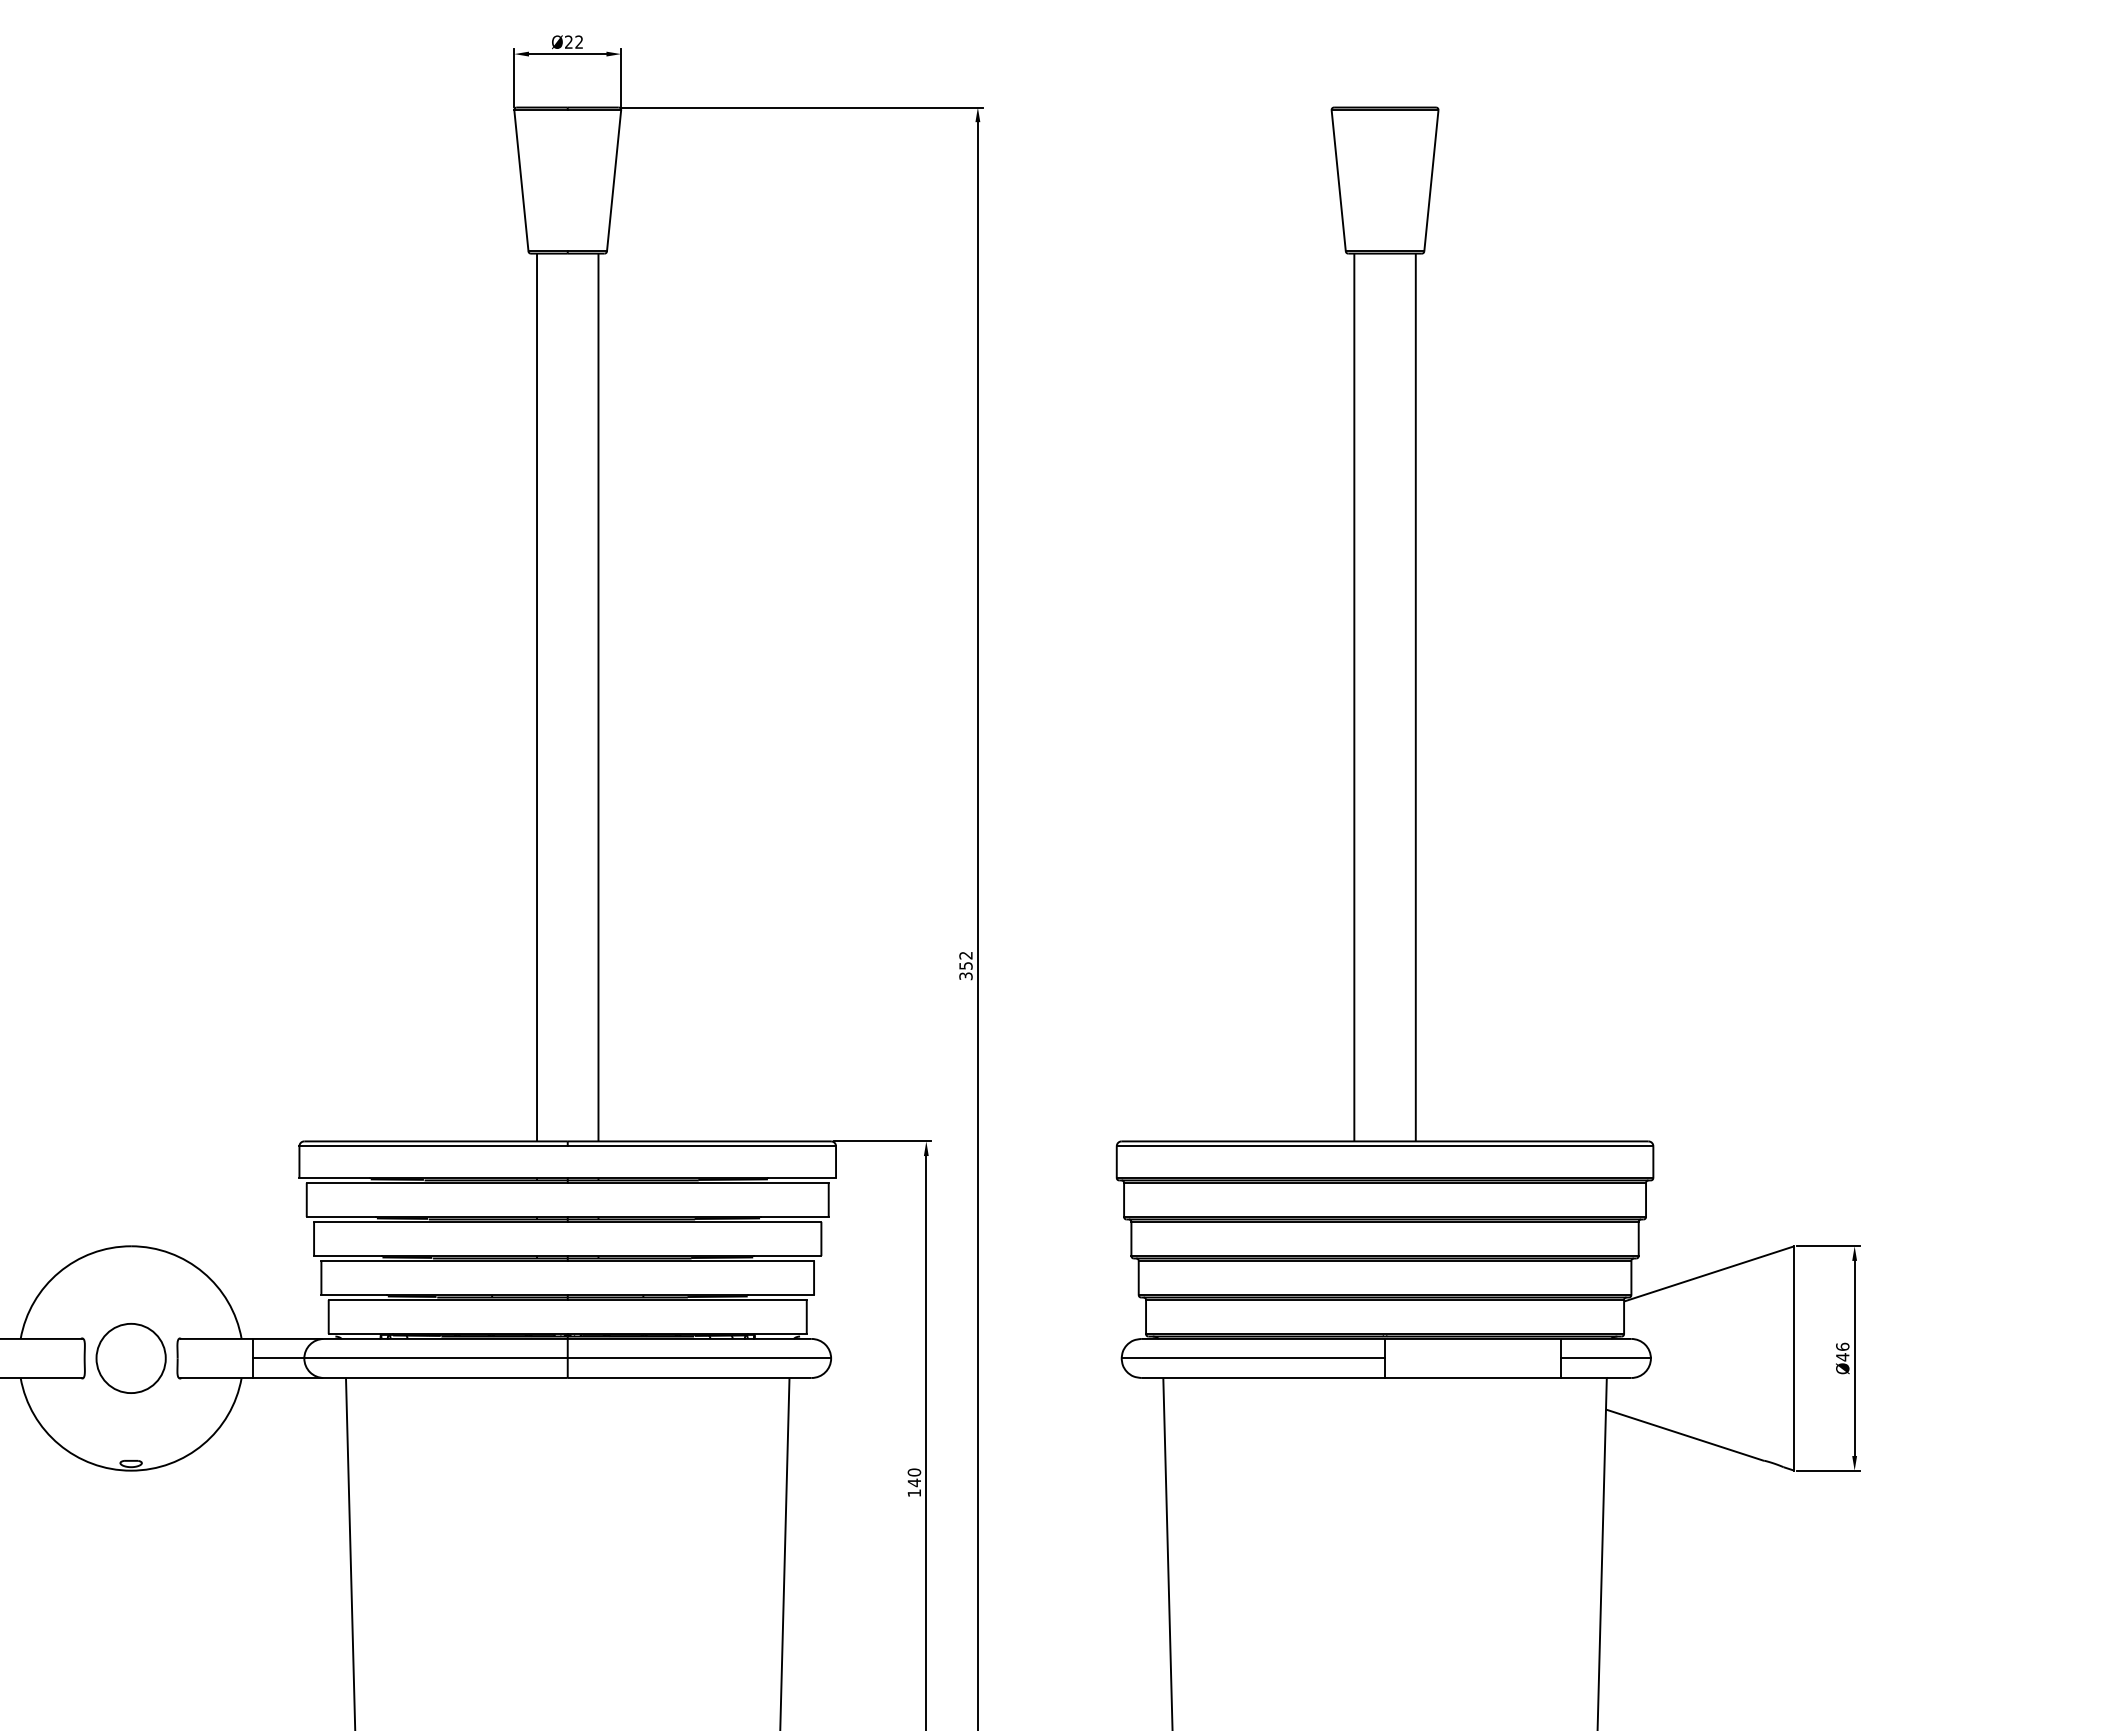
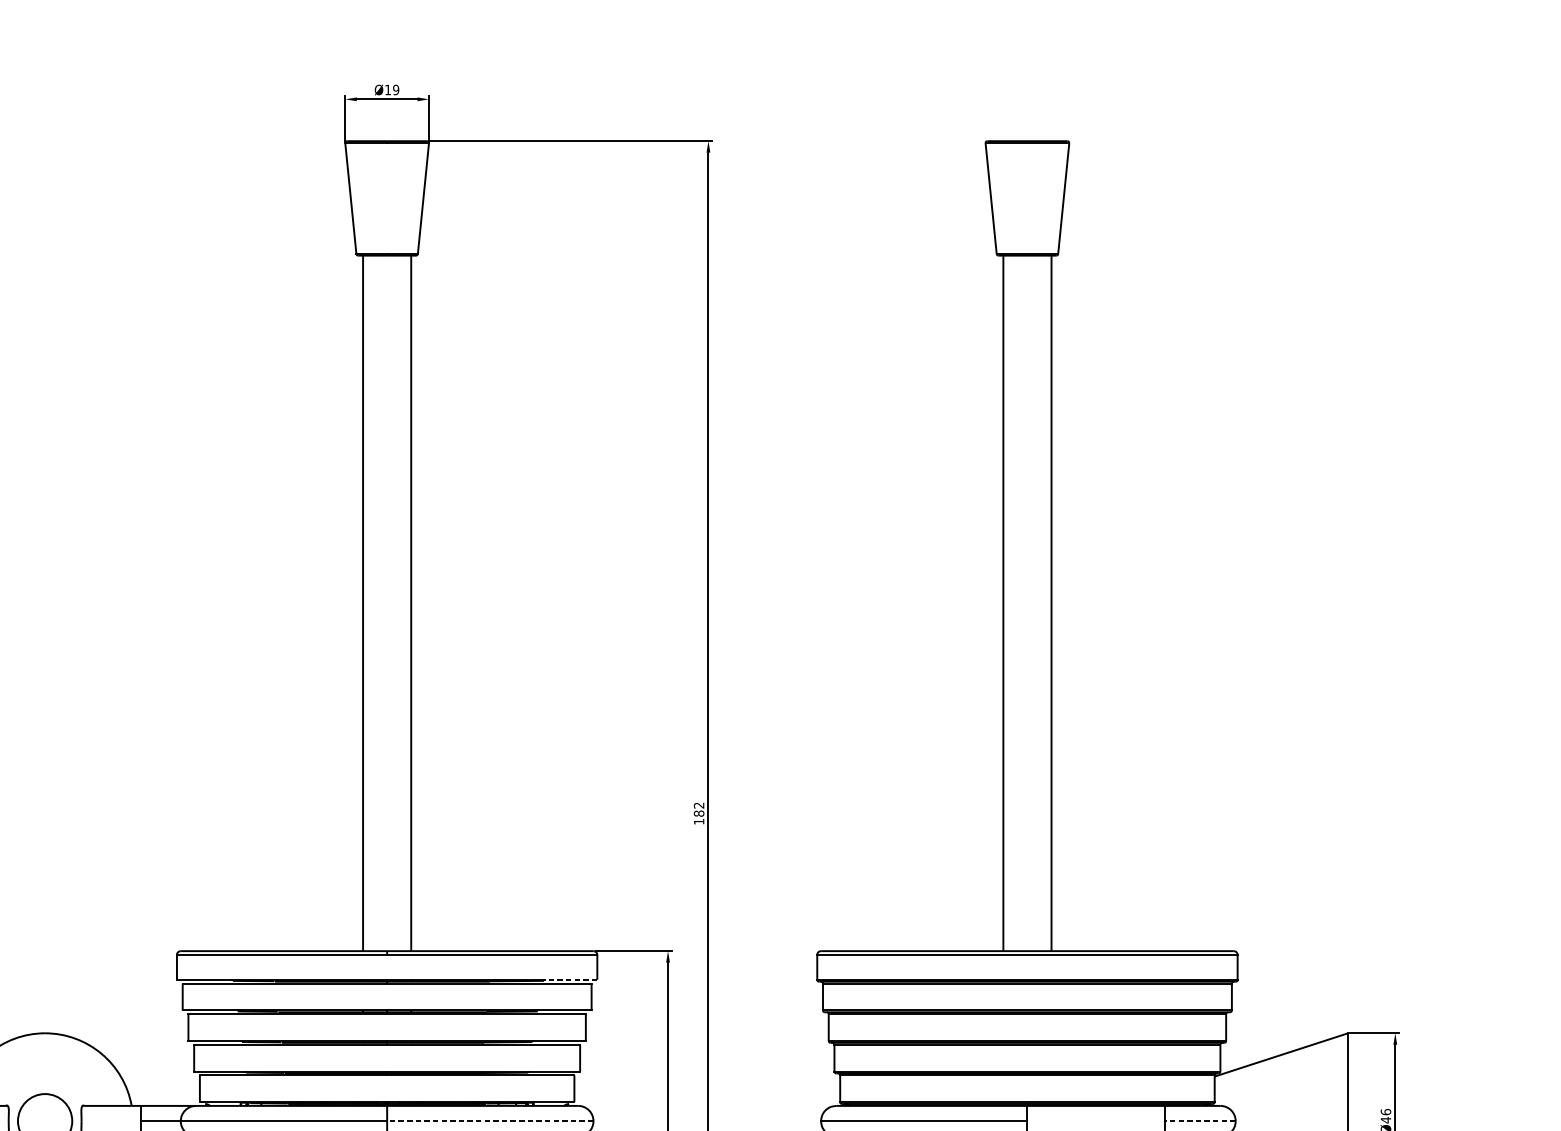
text: (574, 41) -> (392, 89), Ø22 -> Ø19
text: (965, 971) -> (698, 818), 352 -> 182
line: (802, 1177) -> (571, 979), solid -> dashed
line: (699, 1358) -> (490, 1121), solid -> dashed
line: (1605, 1358) -> (1200, 1121), solid -> dashed

